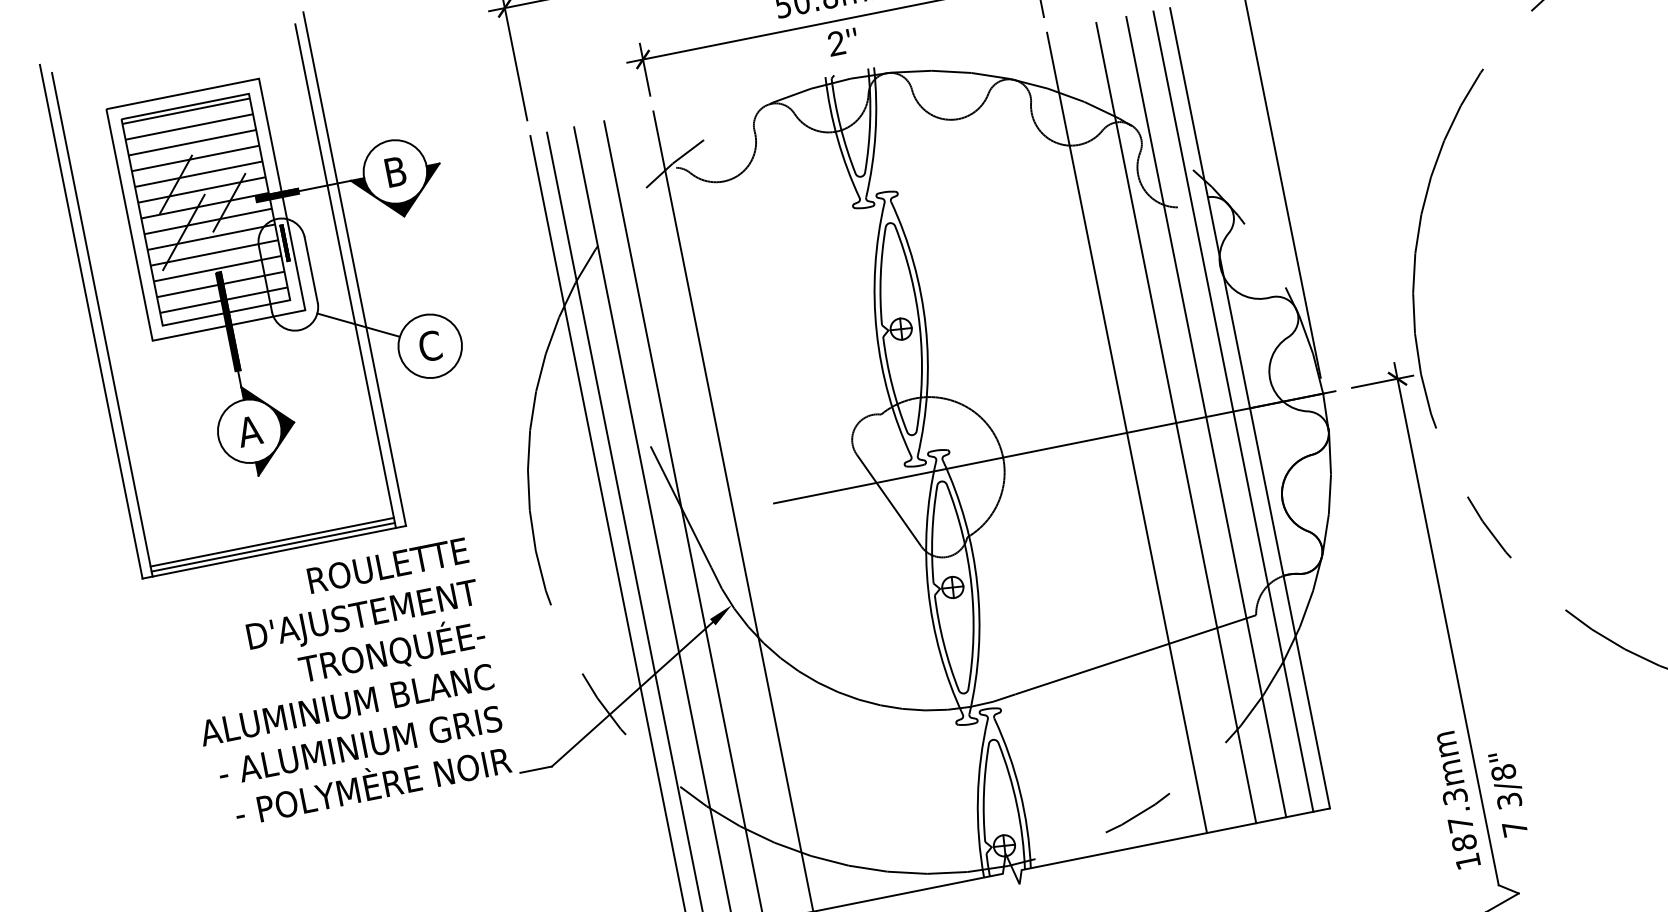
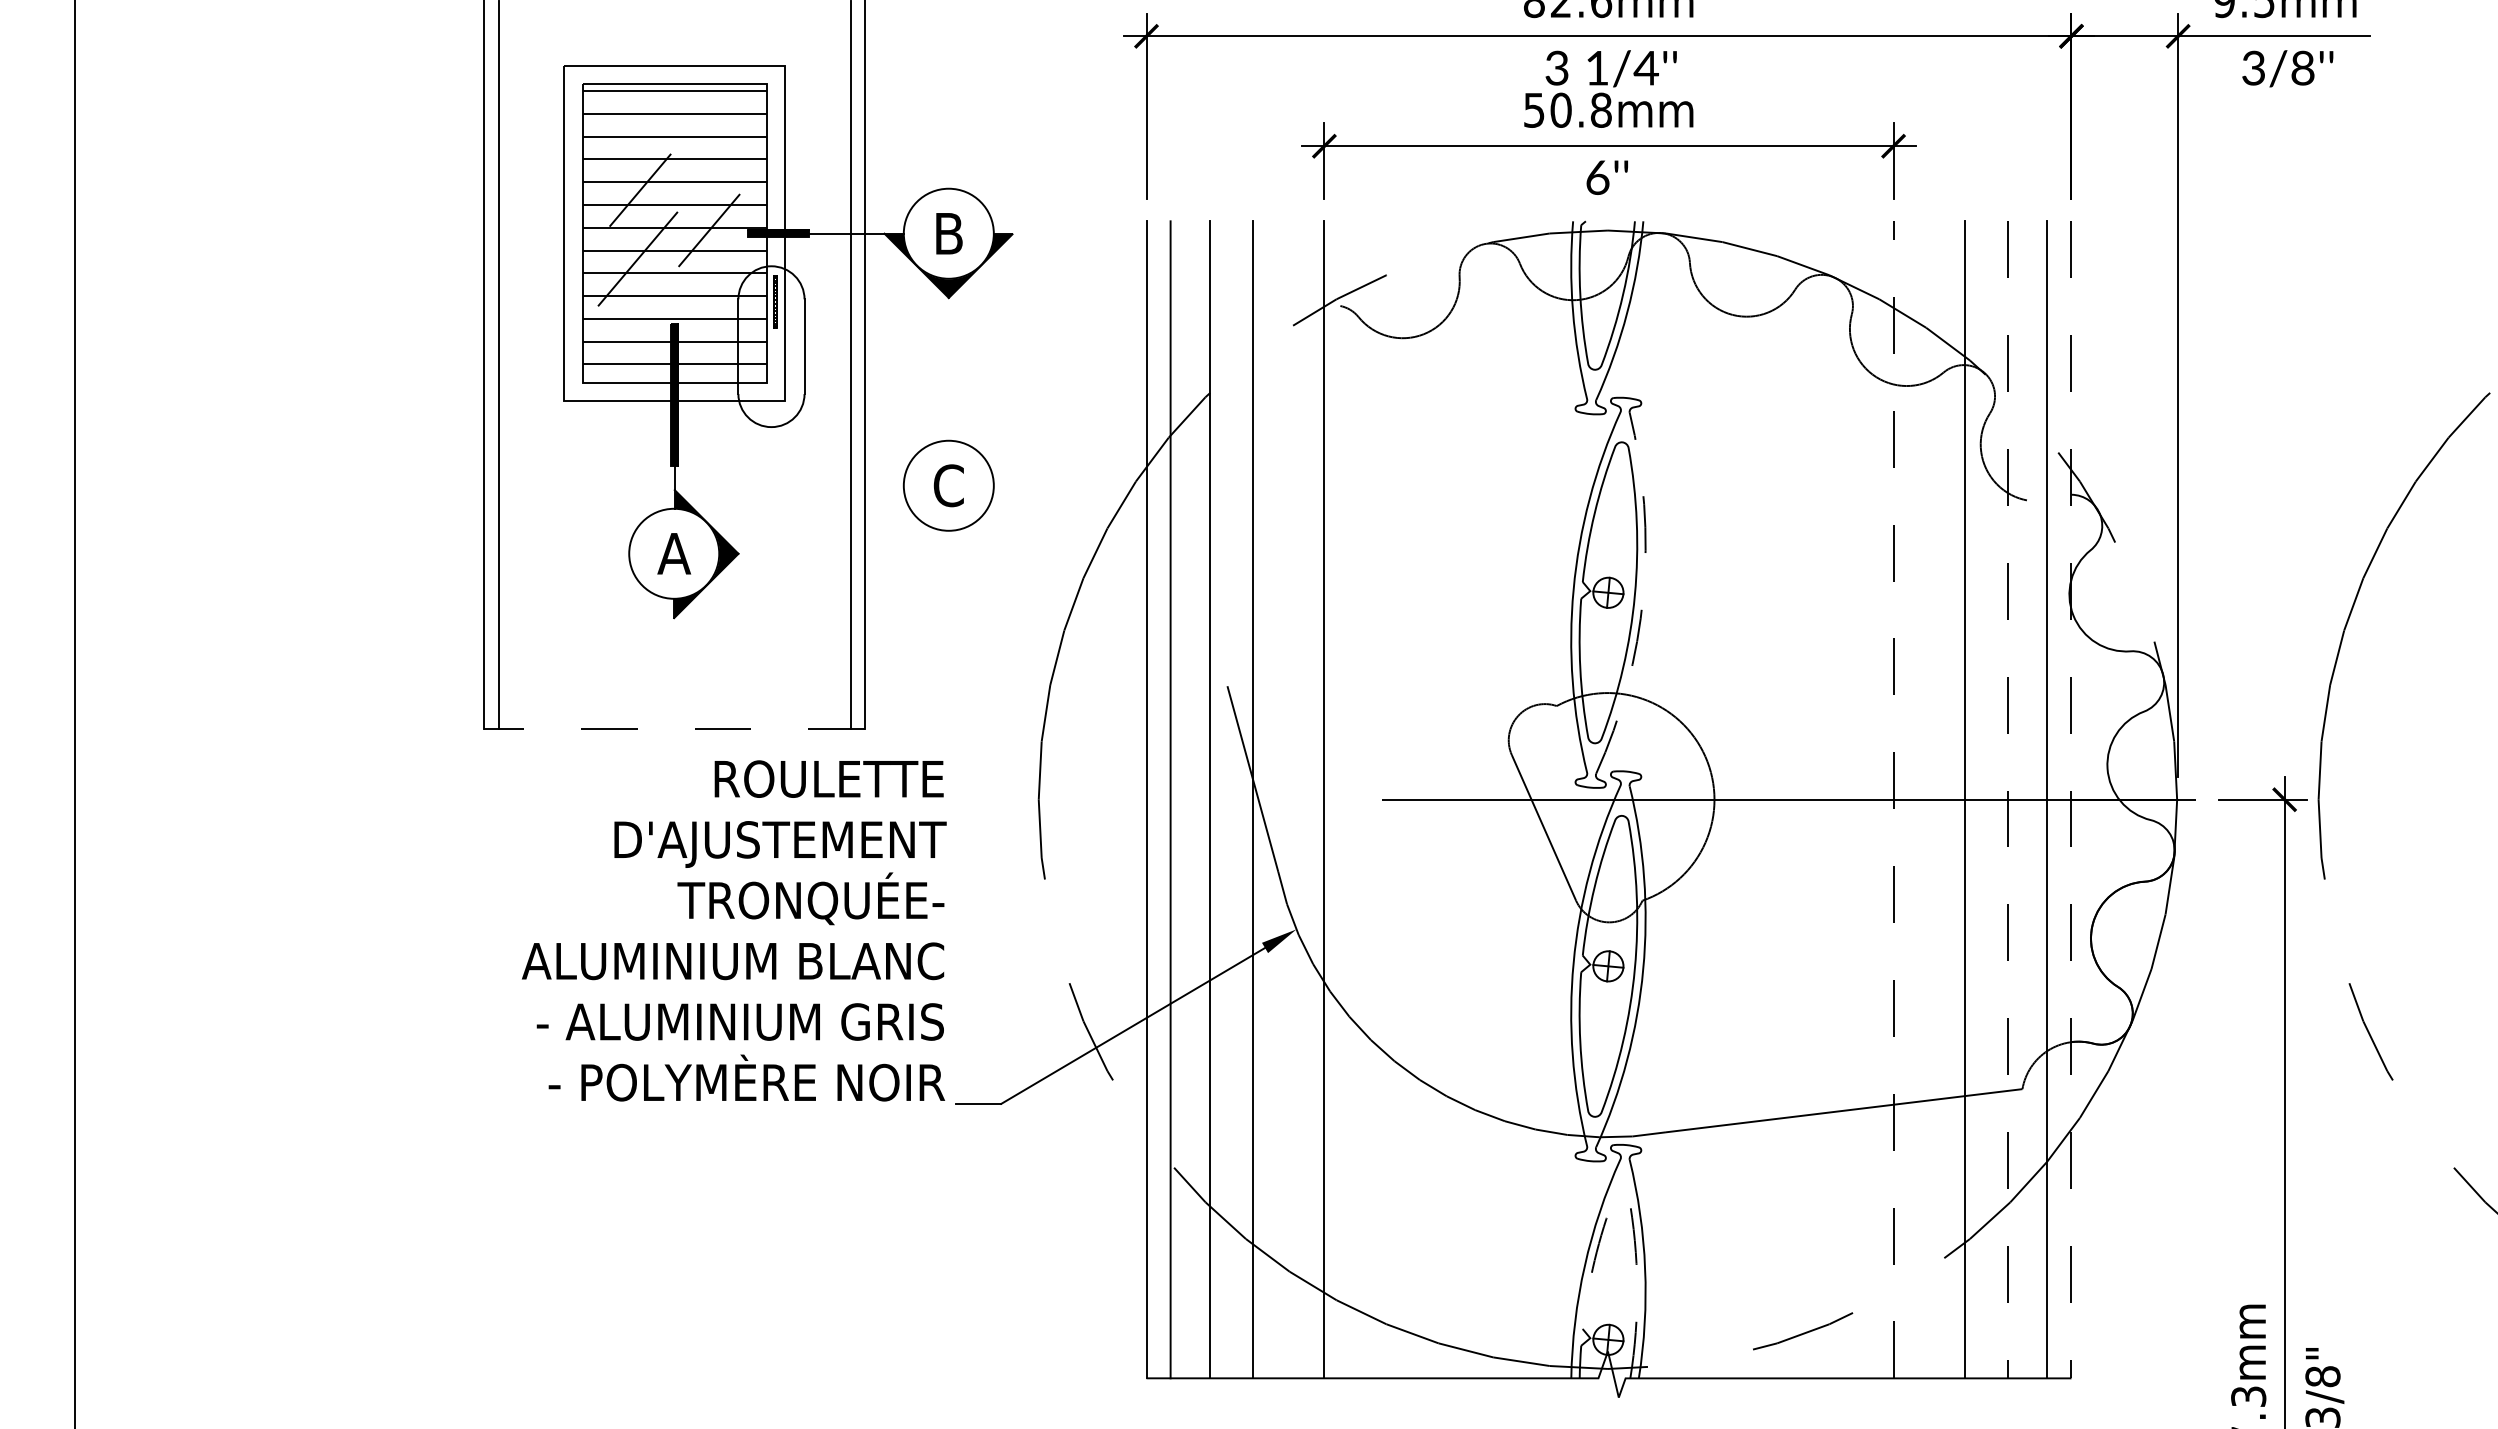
text: (836, 43) -> (1597, 177), 2''\f] -> 6''\f]
line: (358, 325) -> (855, 436), removed
arc: (925, 326) -> (1643, 596), solid -> dashed
line: (1250, 408) -> (2071, 799), solid -> dashed
line: (1206, 416) -> (2008, 799), solid -> dashed
line: (1126, 432) -> (1893, 799), solid -> dashed
line: (272, 542) -> (674, 714), removed
line: (273, 547) -> (674, 721), removed
line: (274, 552) -> (674, 728), solid -> dashed
line: (999, 745) -> (1629, 1199), solid -> dashed

